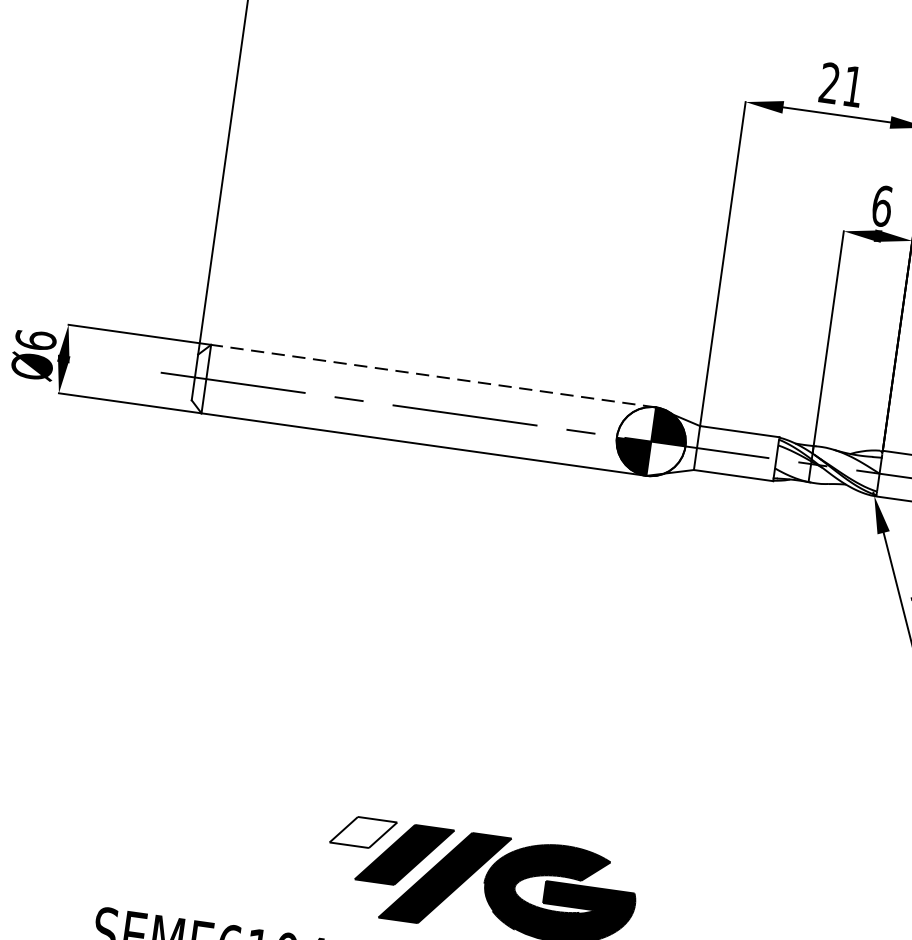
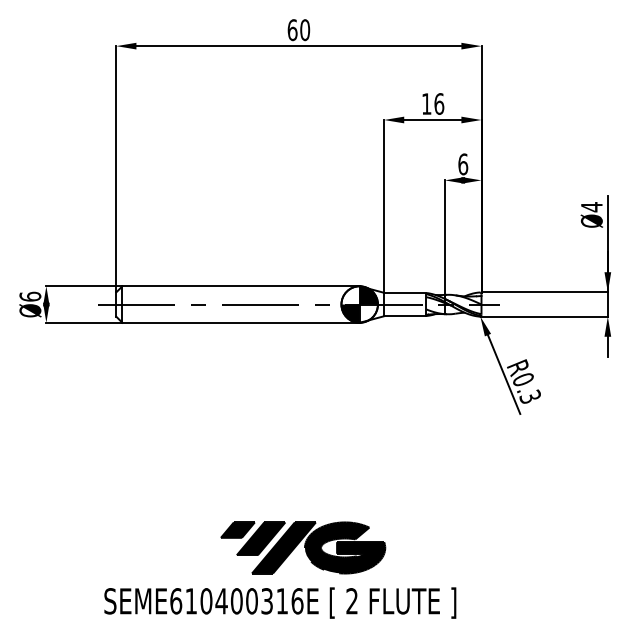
text: (842, 84) -> (433, 103), 21 -> 16
line: (434, 376) -> (241, 286), dashed -> solid
fill: (362, 831) -> (237, 529), added

